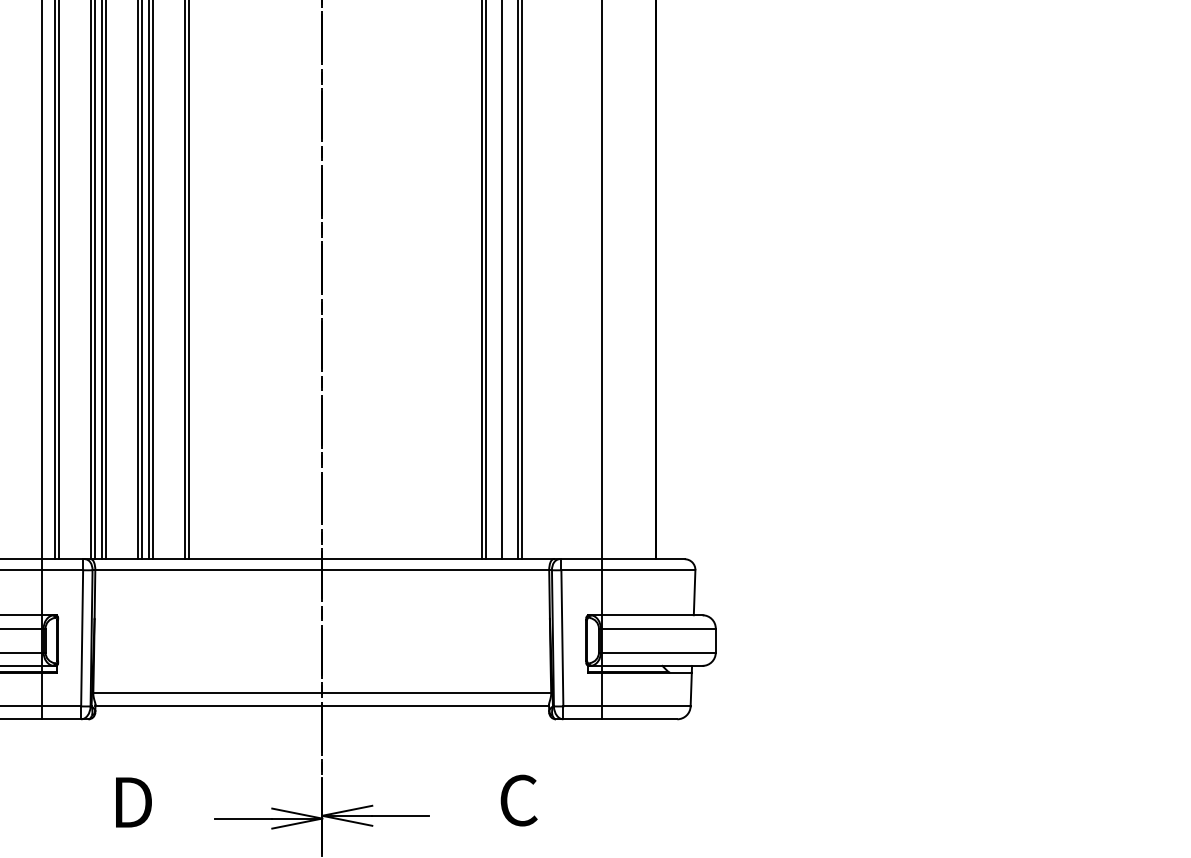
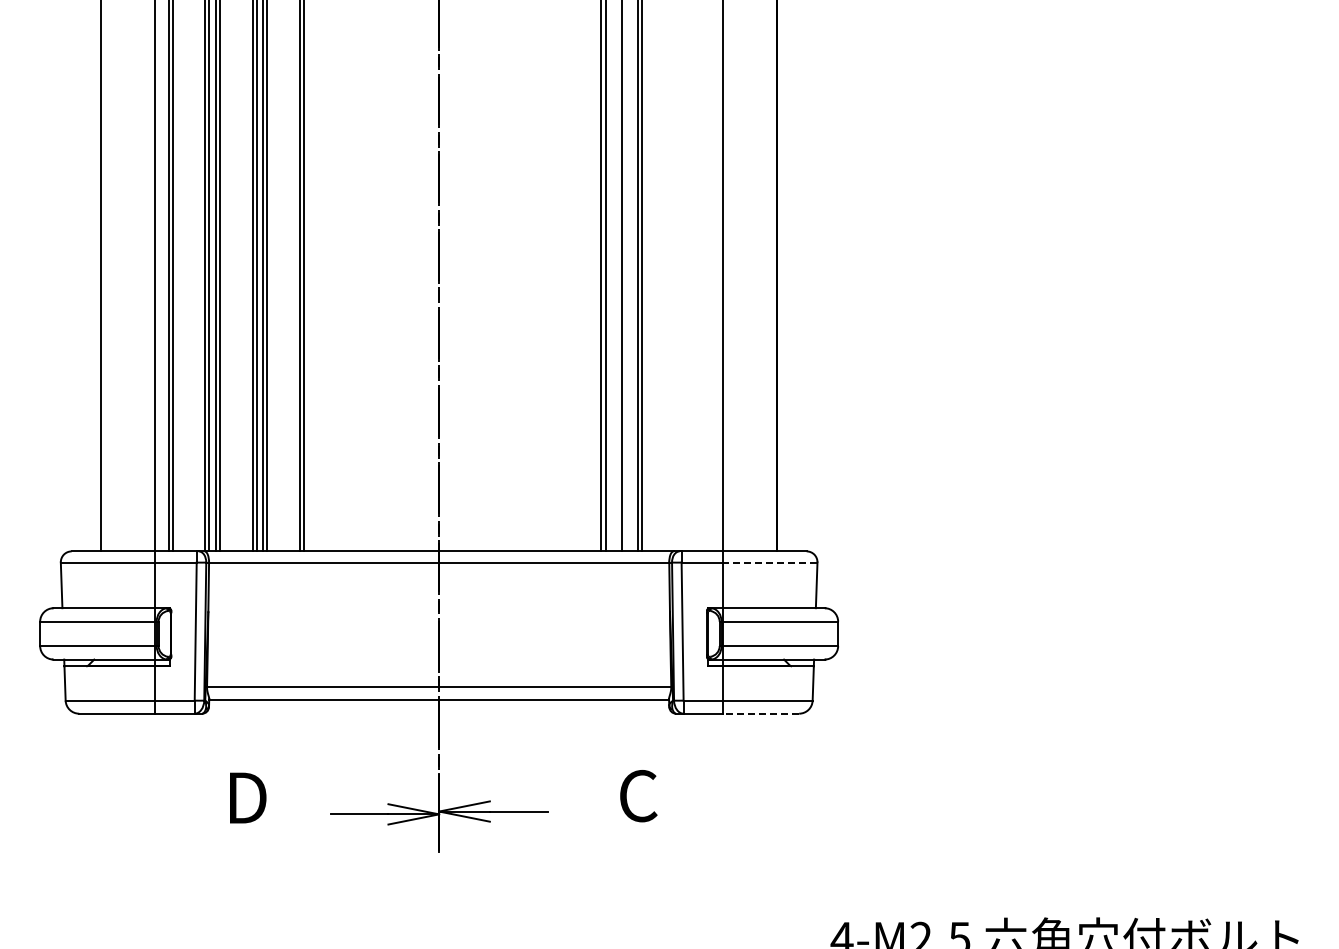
line: (648, 570) -> (769, 562), solid -> dashed
line: (640, 719) -> (761, 713), solid -> dashed

